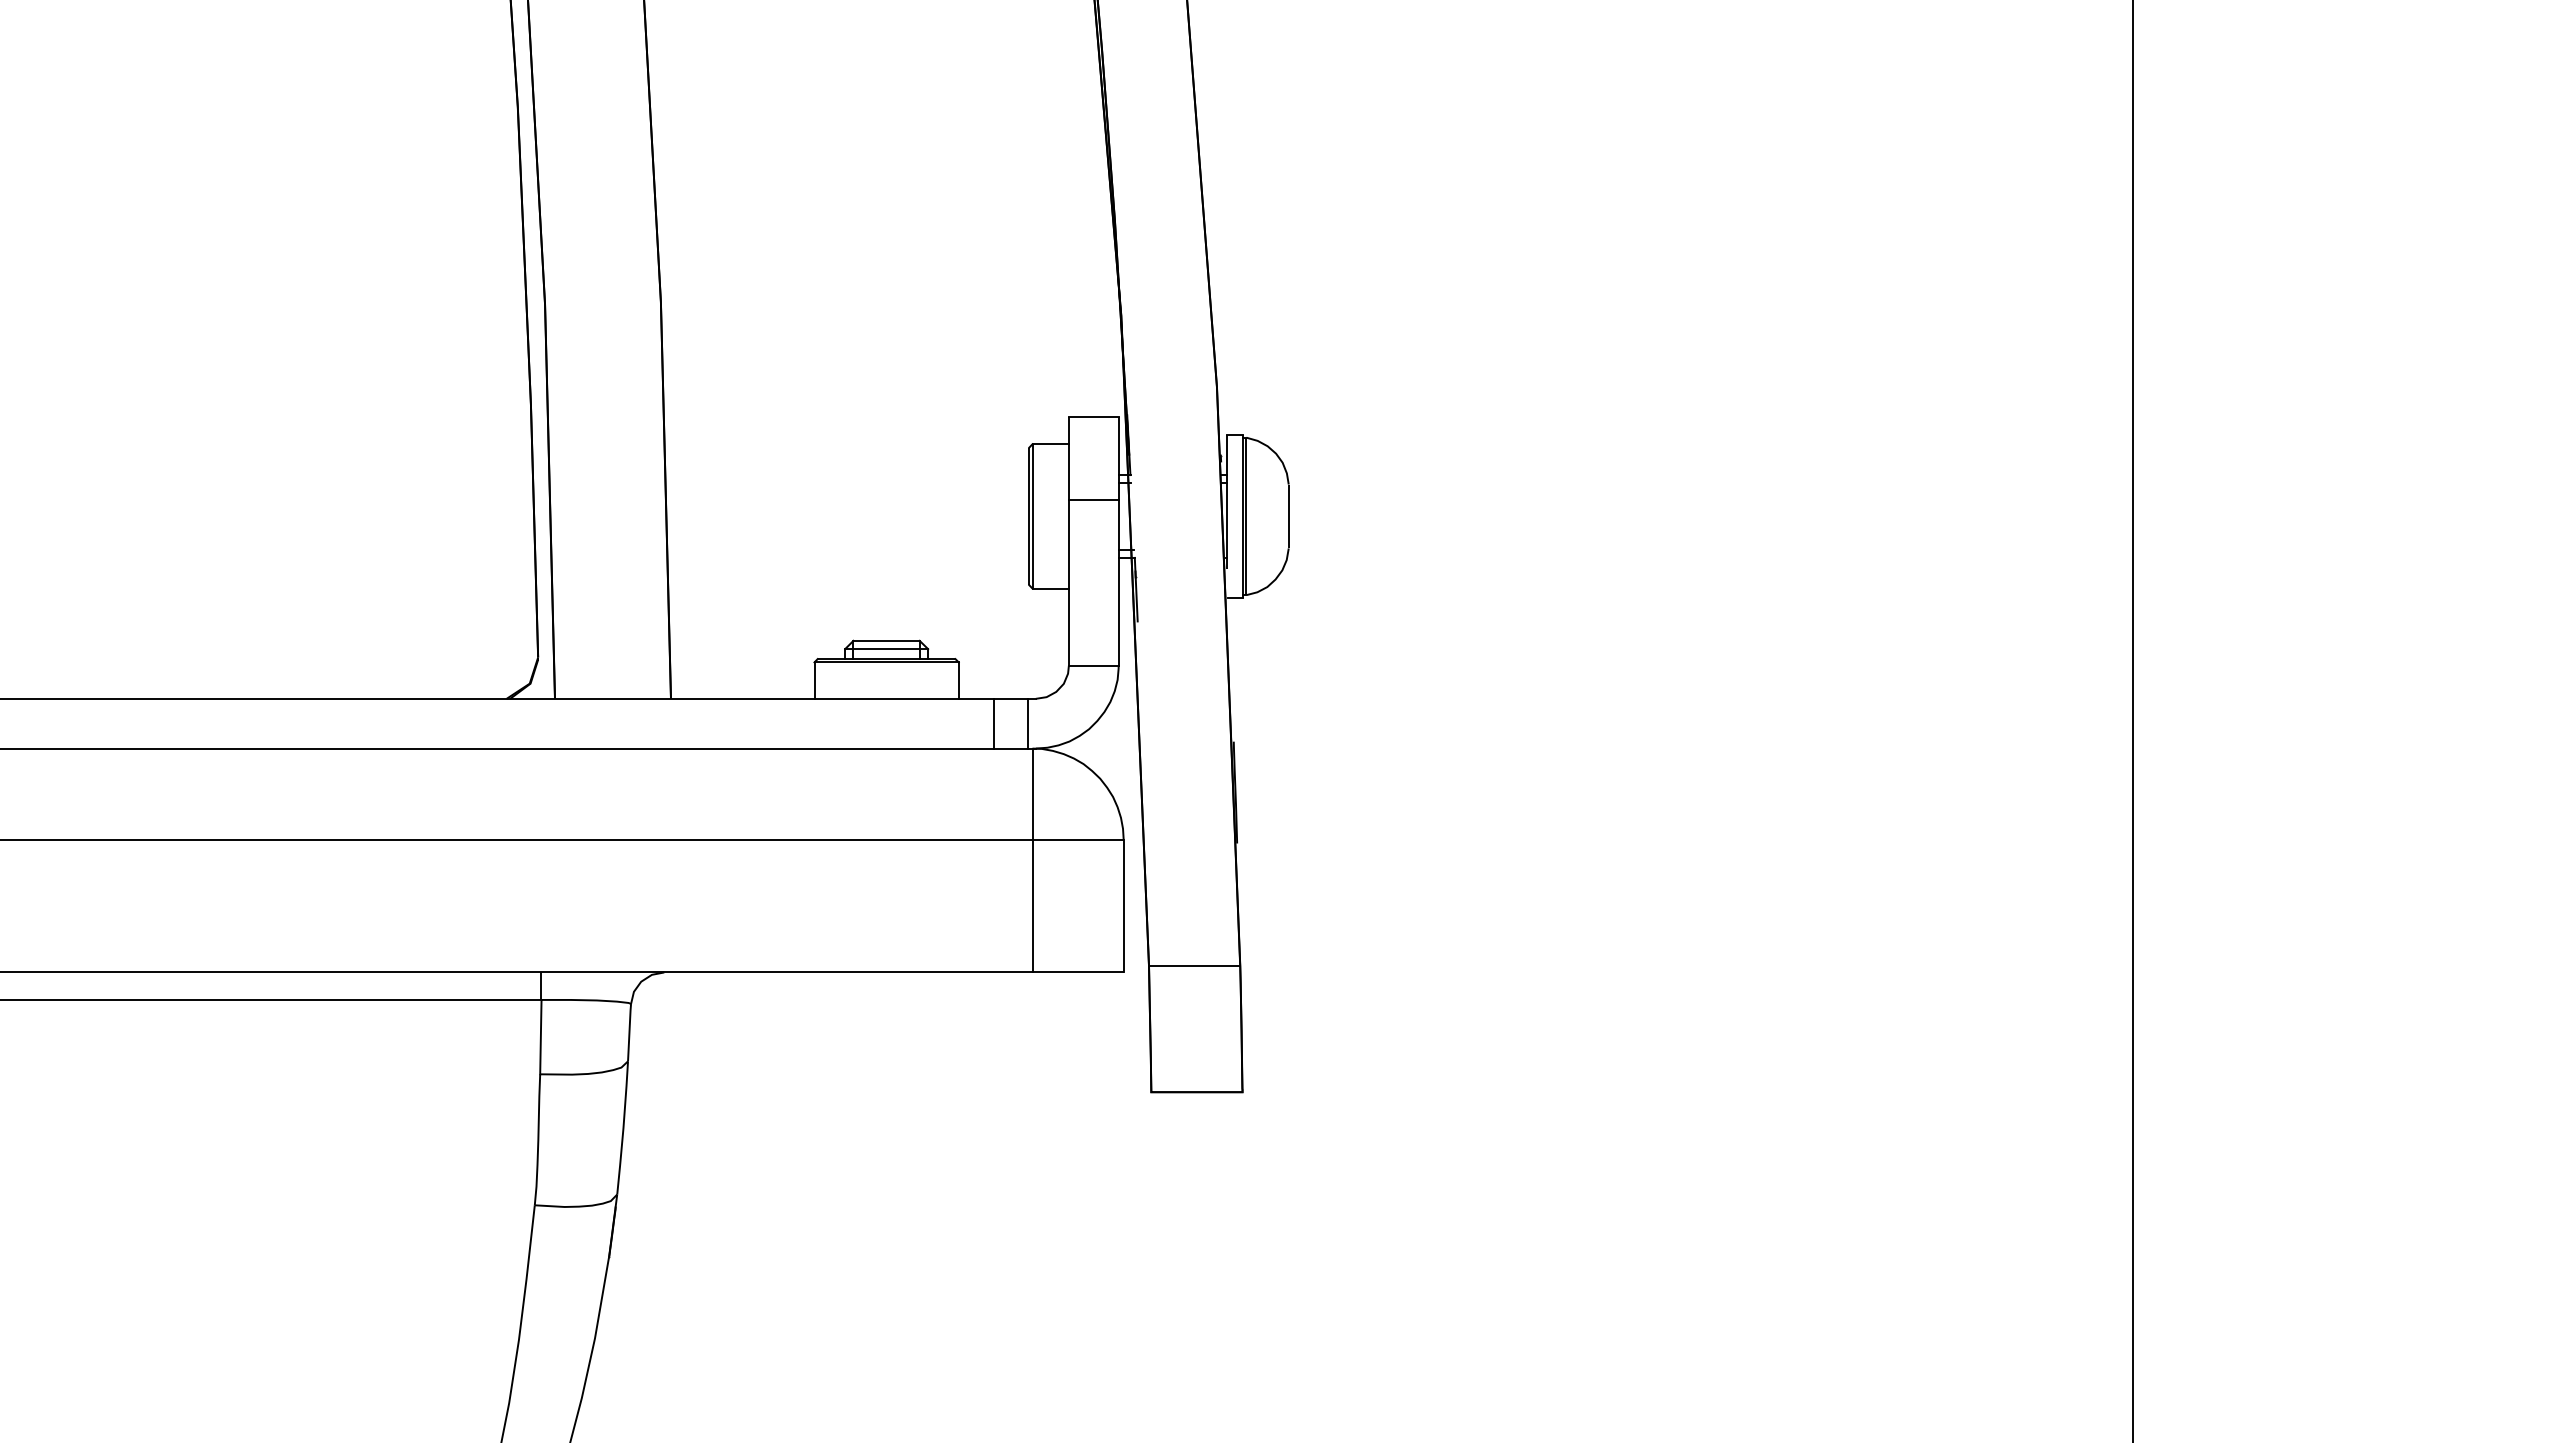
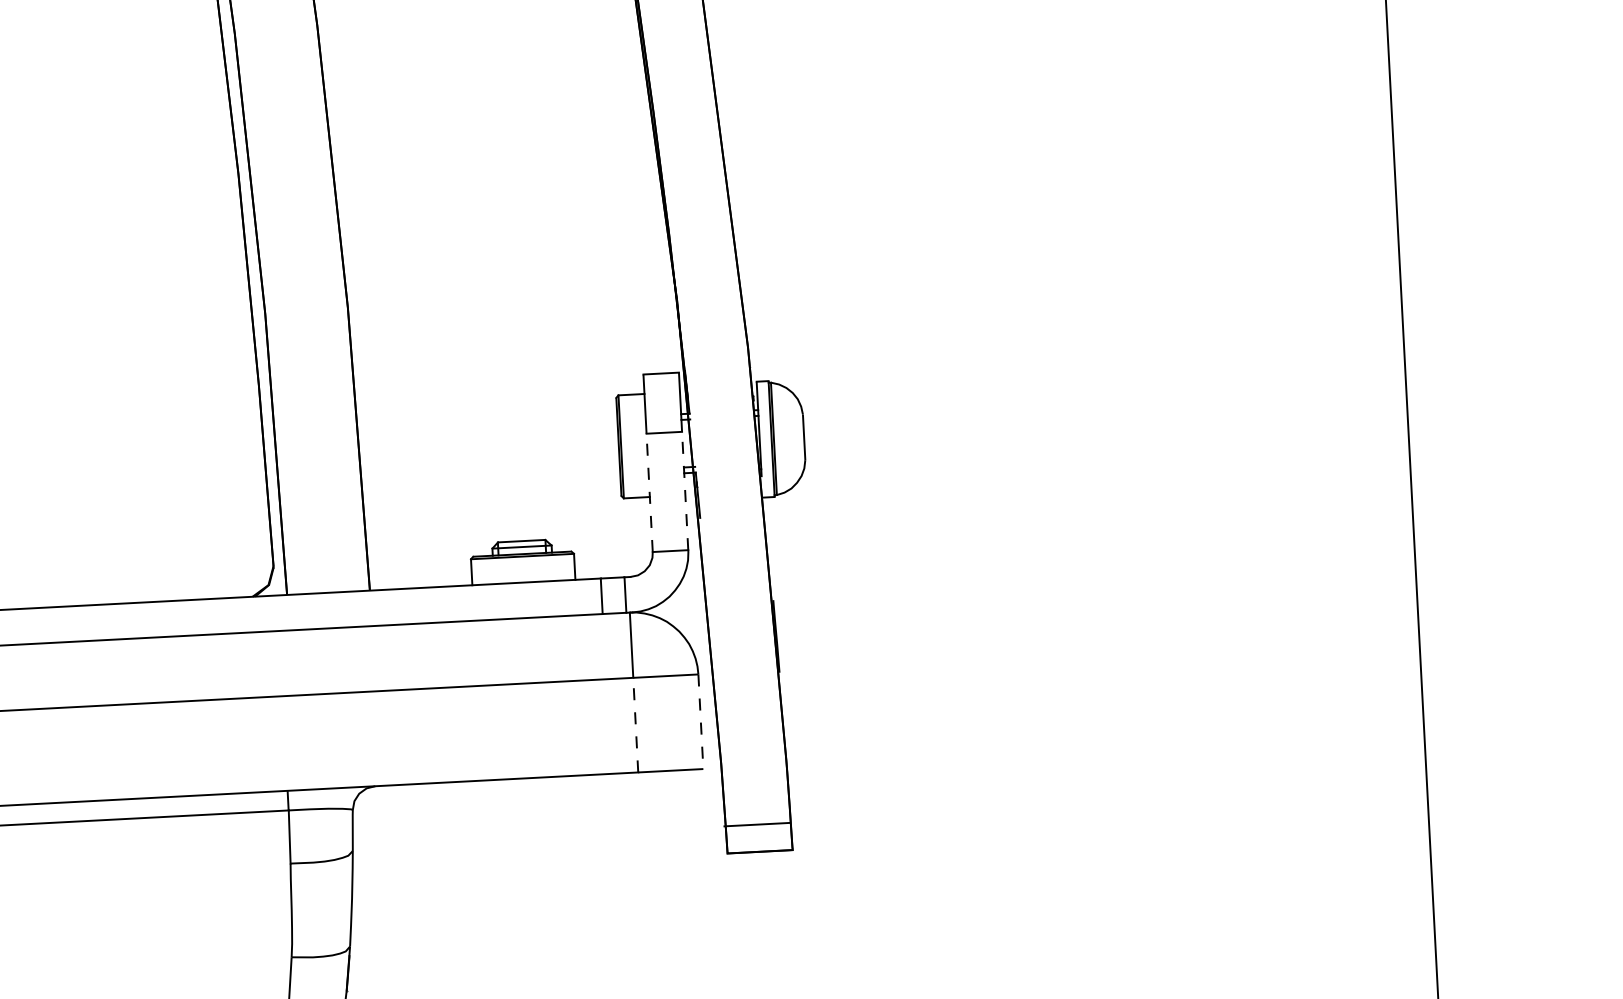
line: (1068, 582) -> (649, 492), solid -> dashed
line: (1118, 582) -> (685, 490), solid -> dashed
line: (1032, 905) -> (635, 724), solid -> dashed
line: (1123, 906) -> (700, 721), solid -> dashed
line: (1194, 966) -> (756, 824), moved

